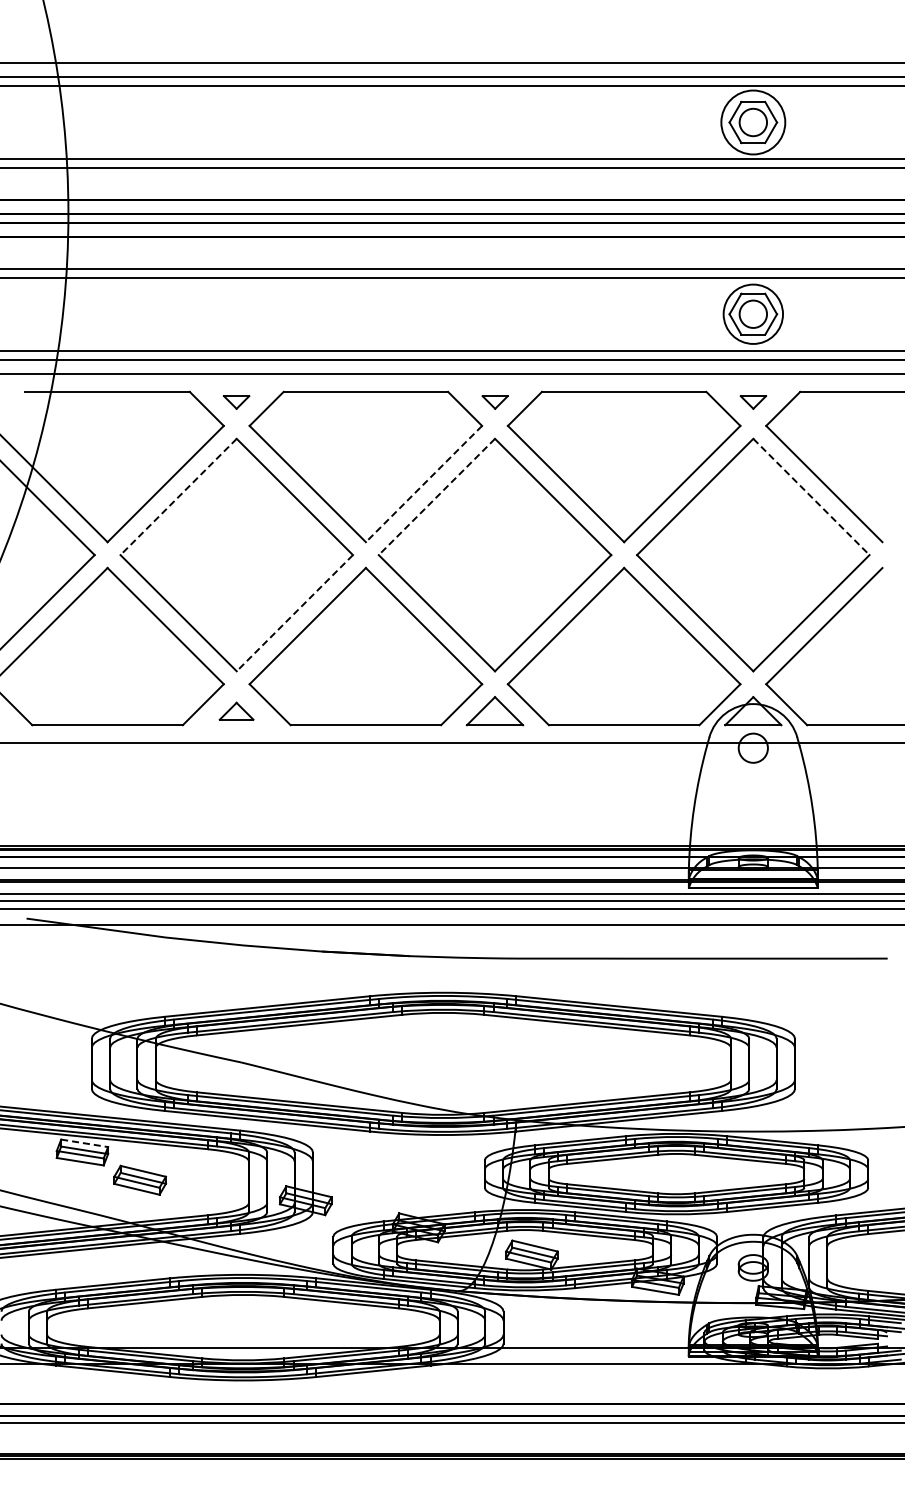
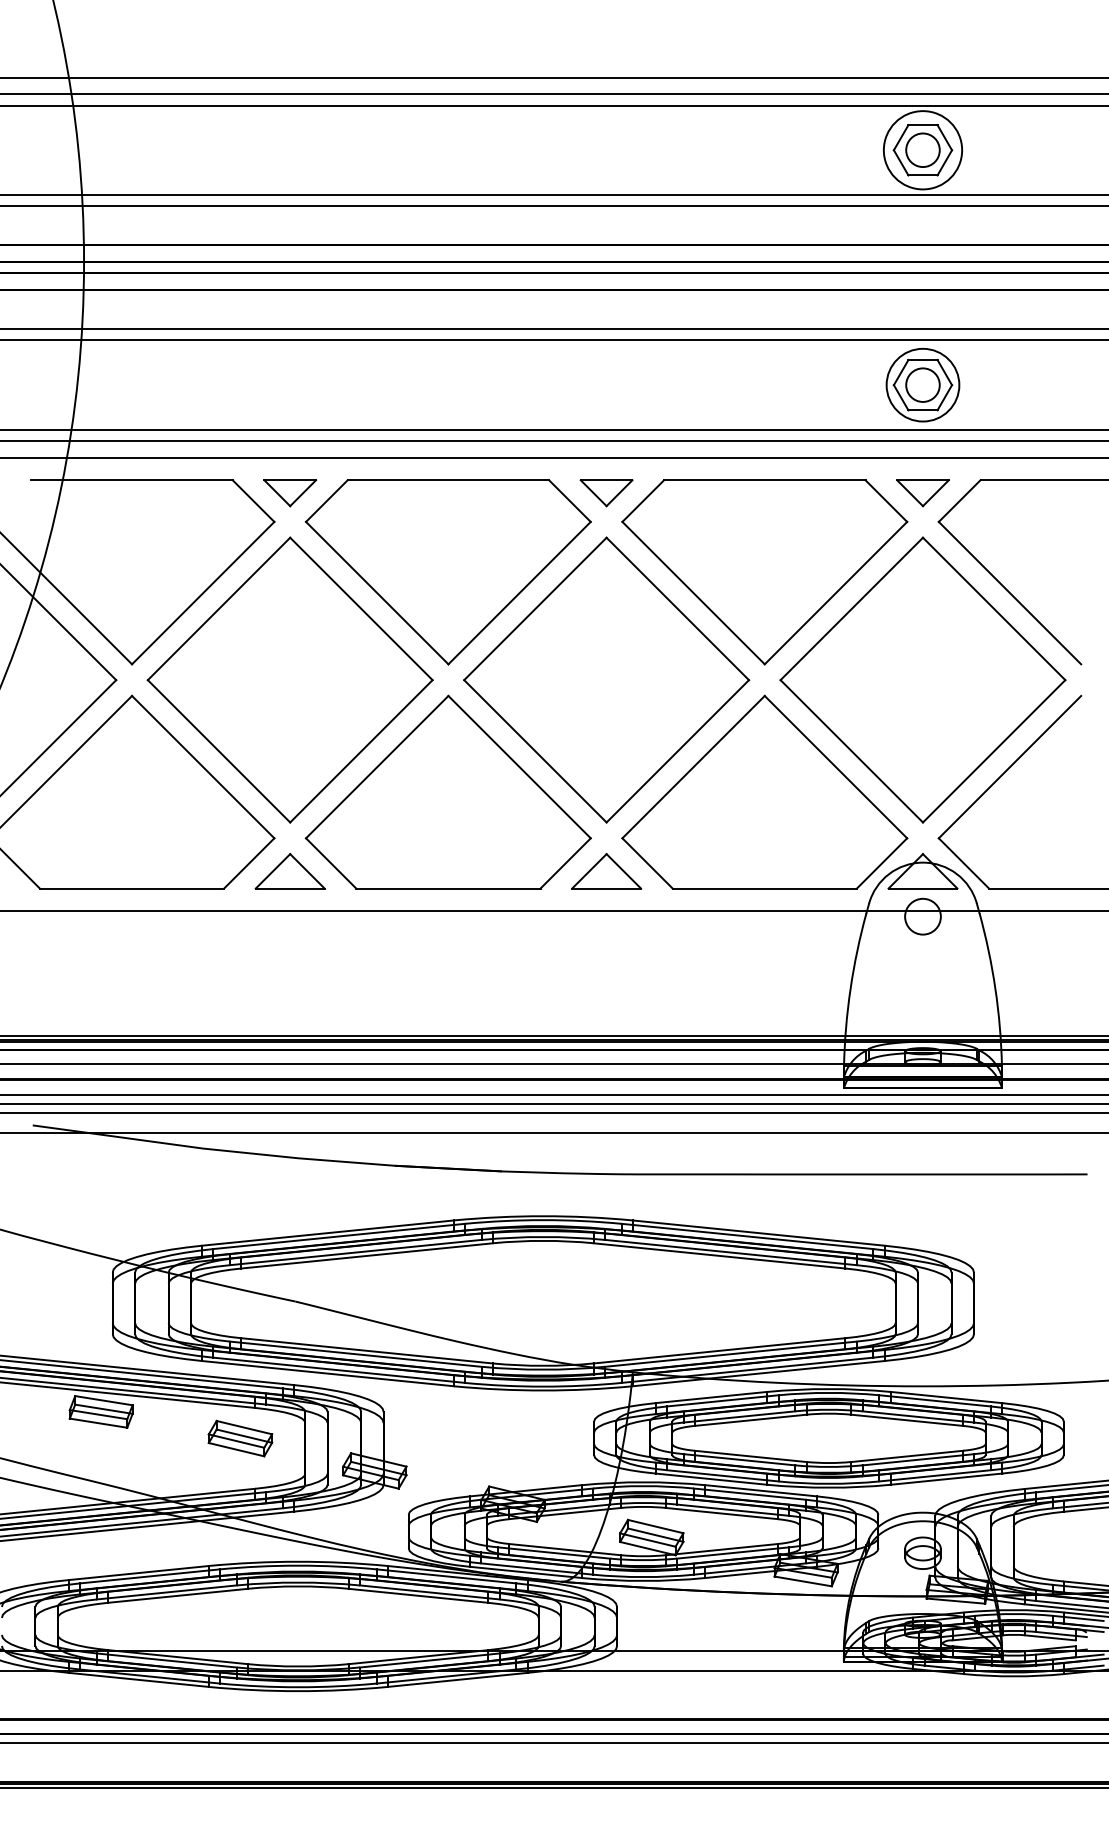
part: (236, 402) -> (289, 493), size x1.67
part: (495, 402) -> (607, 493), size x1.67
part: (753, 402) -> (923, 493), size x1.67
line: (423, 484) -> (518, 593), dashed -> solid
line: (178, 497) -> (218, 609), dashed -> solid
line: (436, 497) -> (534, 609), dashed -> solid
line: (811, 497) -> (994, 609), dashed -> solid
line: (294, 613) -> (360, 751), dashed -> solid
part: (236, 711) -> (289, 871), size x1.67
line: (84, 1143) -> (103, 1400), dashed -> solid
part: (139, 1179) -> (239, 1437), moved

